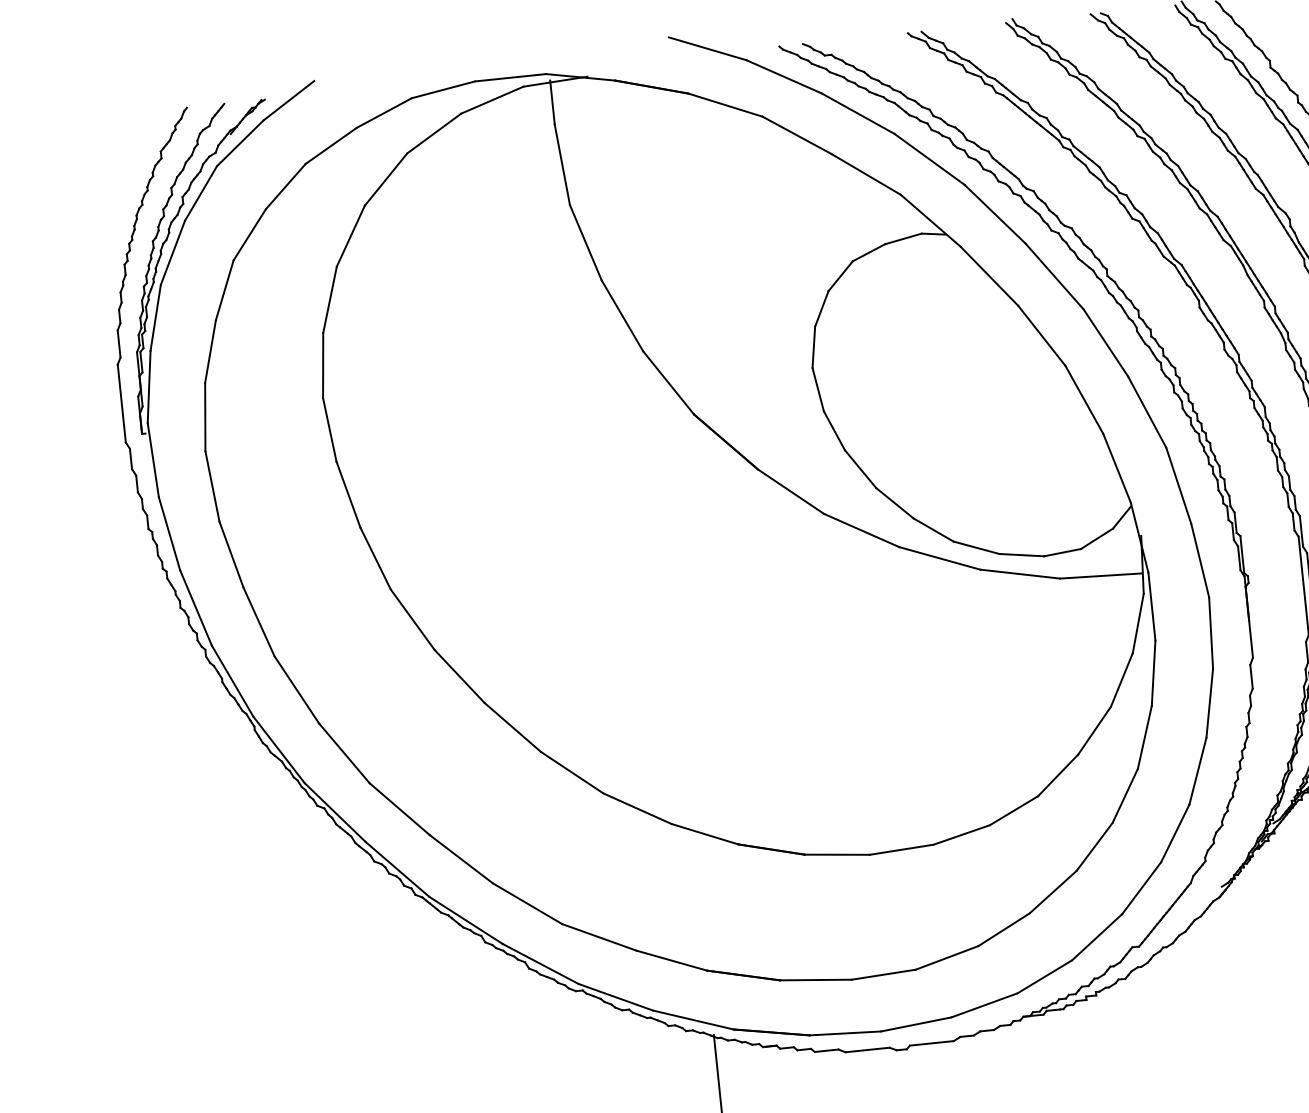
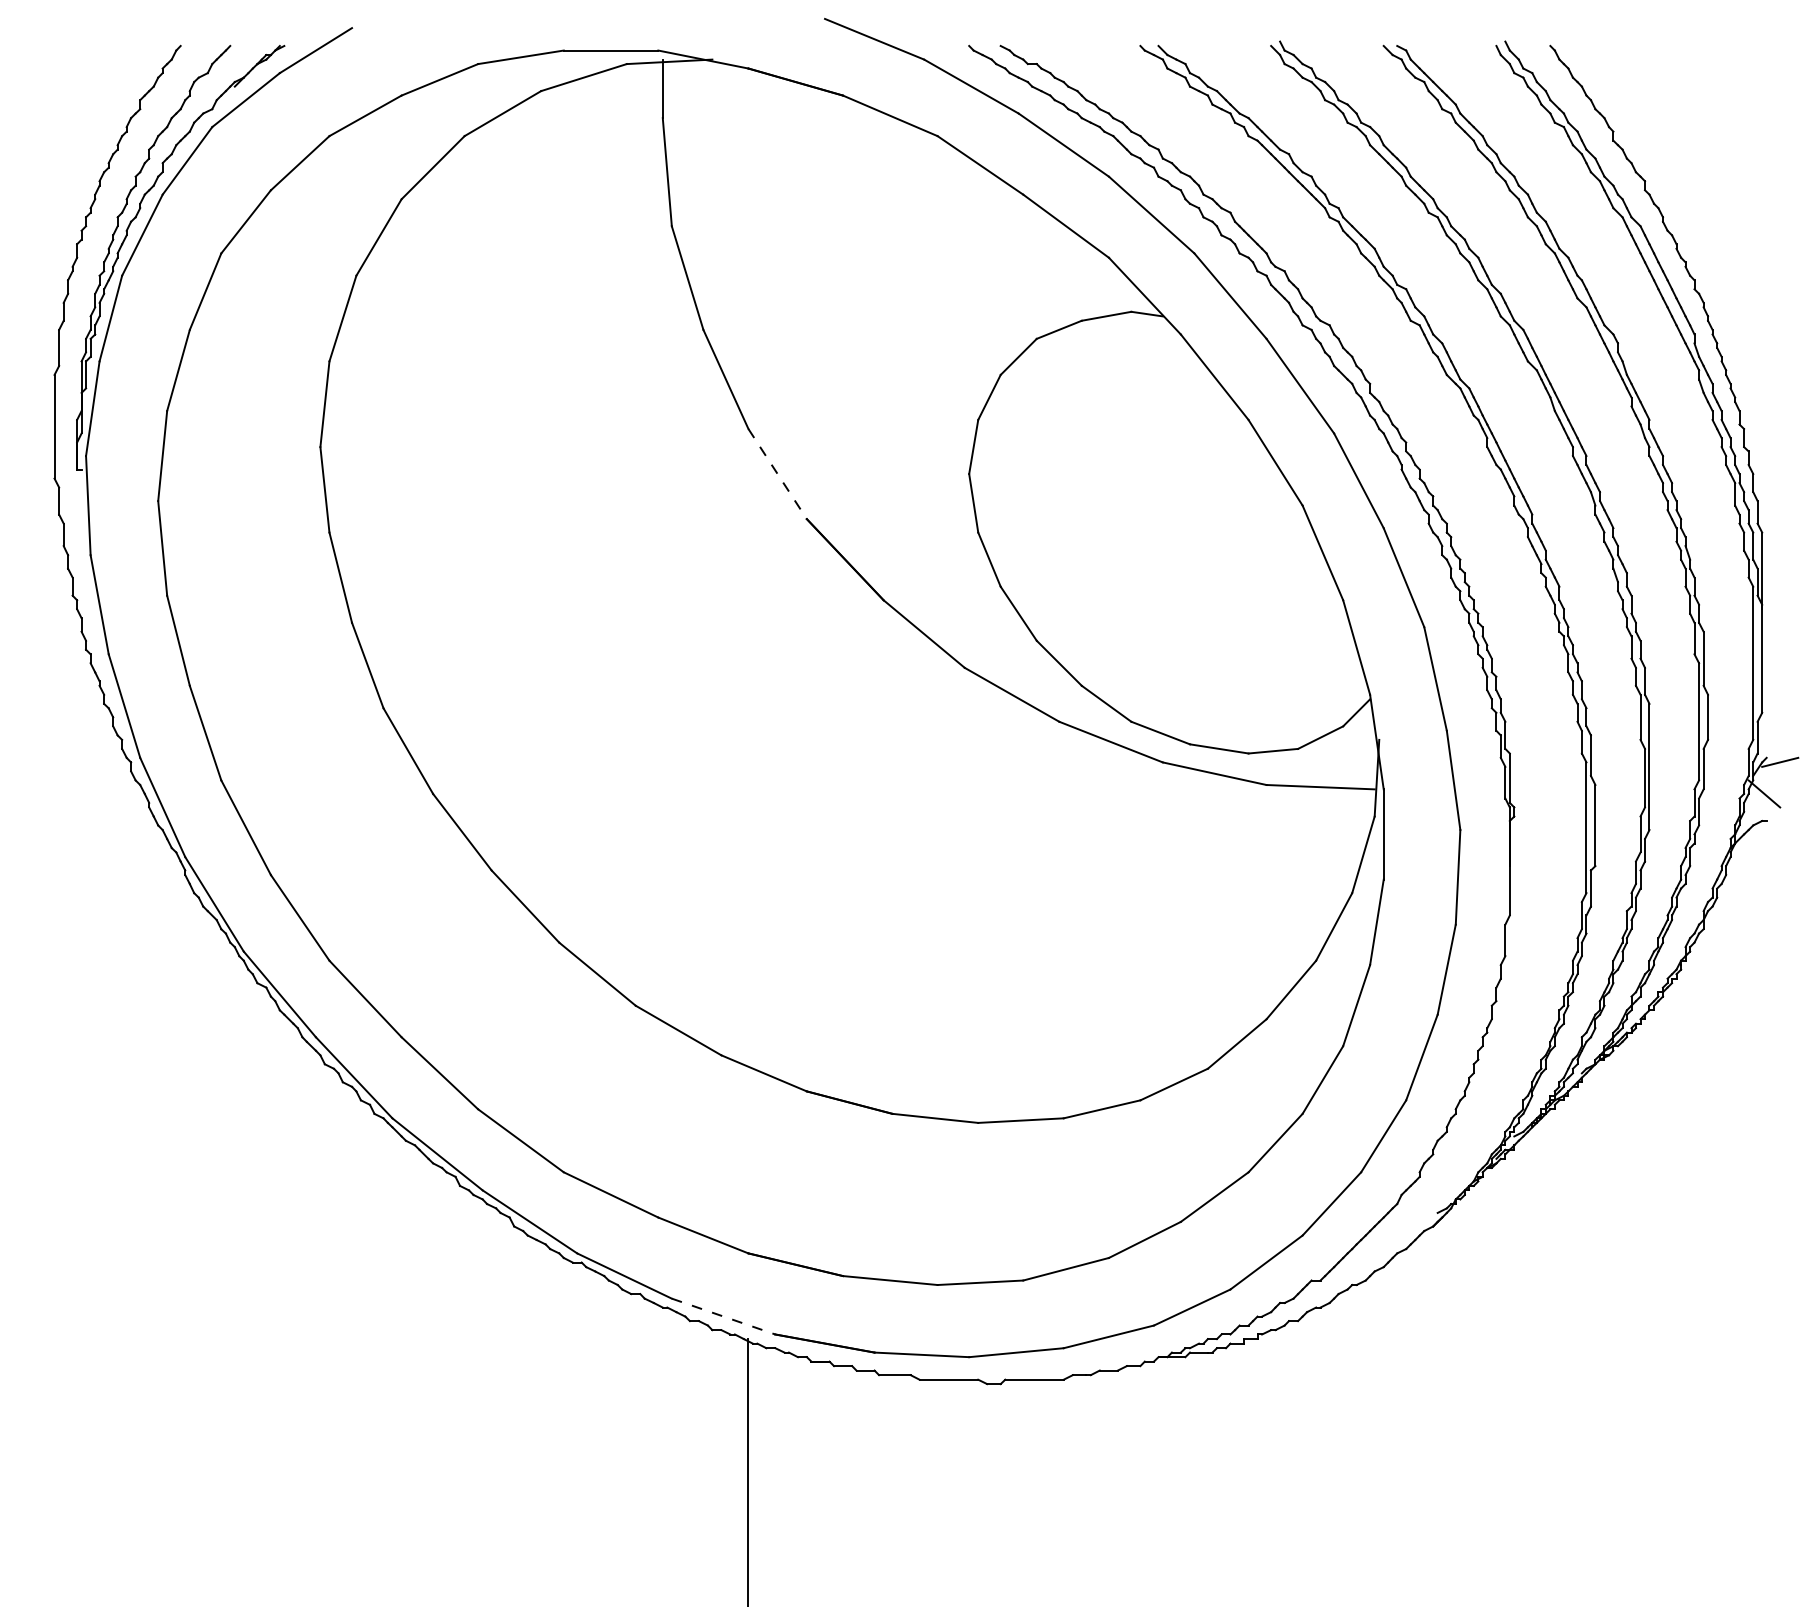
line: (668, 383) -> (777, 474), solid -> dashed
line: (693, 1020) -> (723, 1316), solid -> dashed

